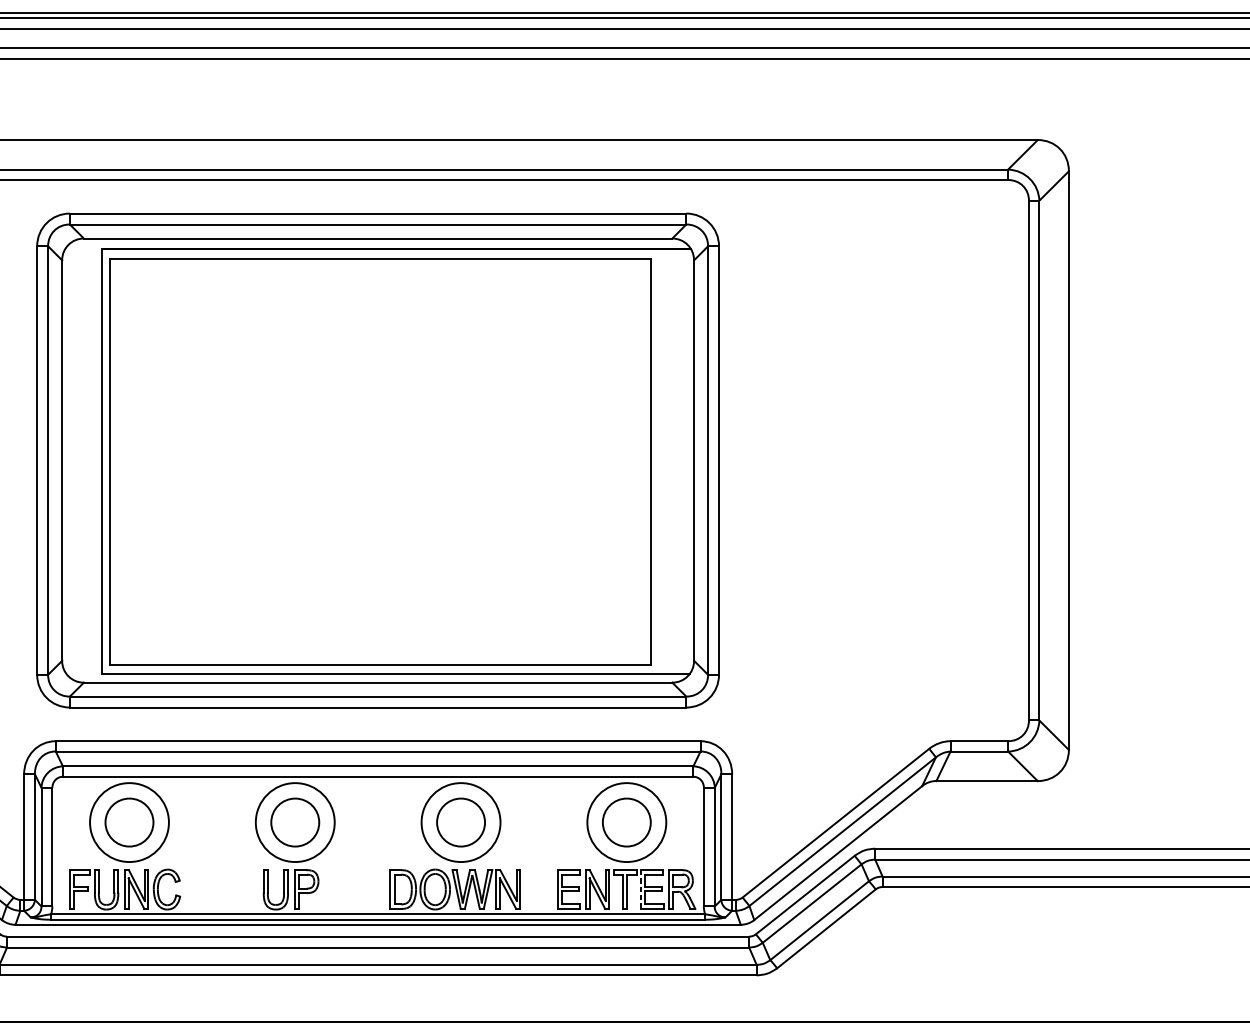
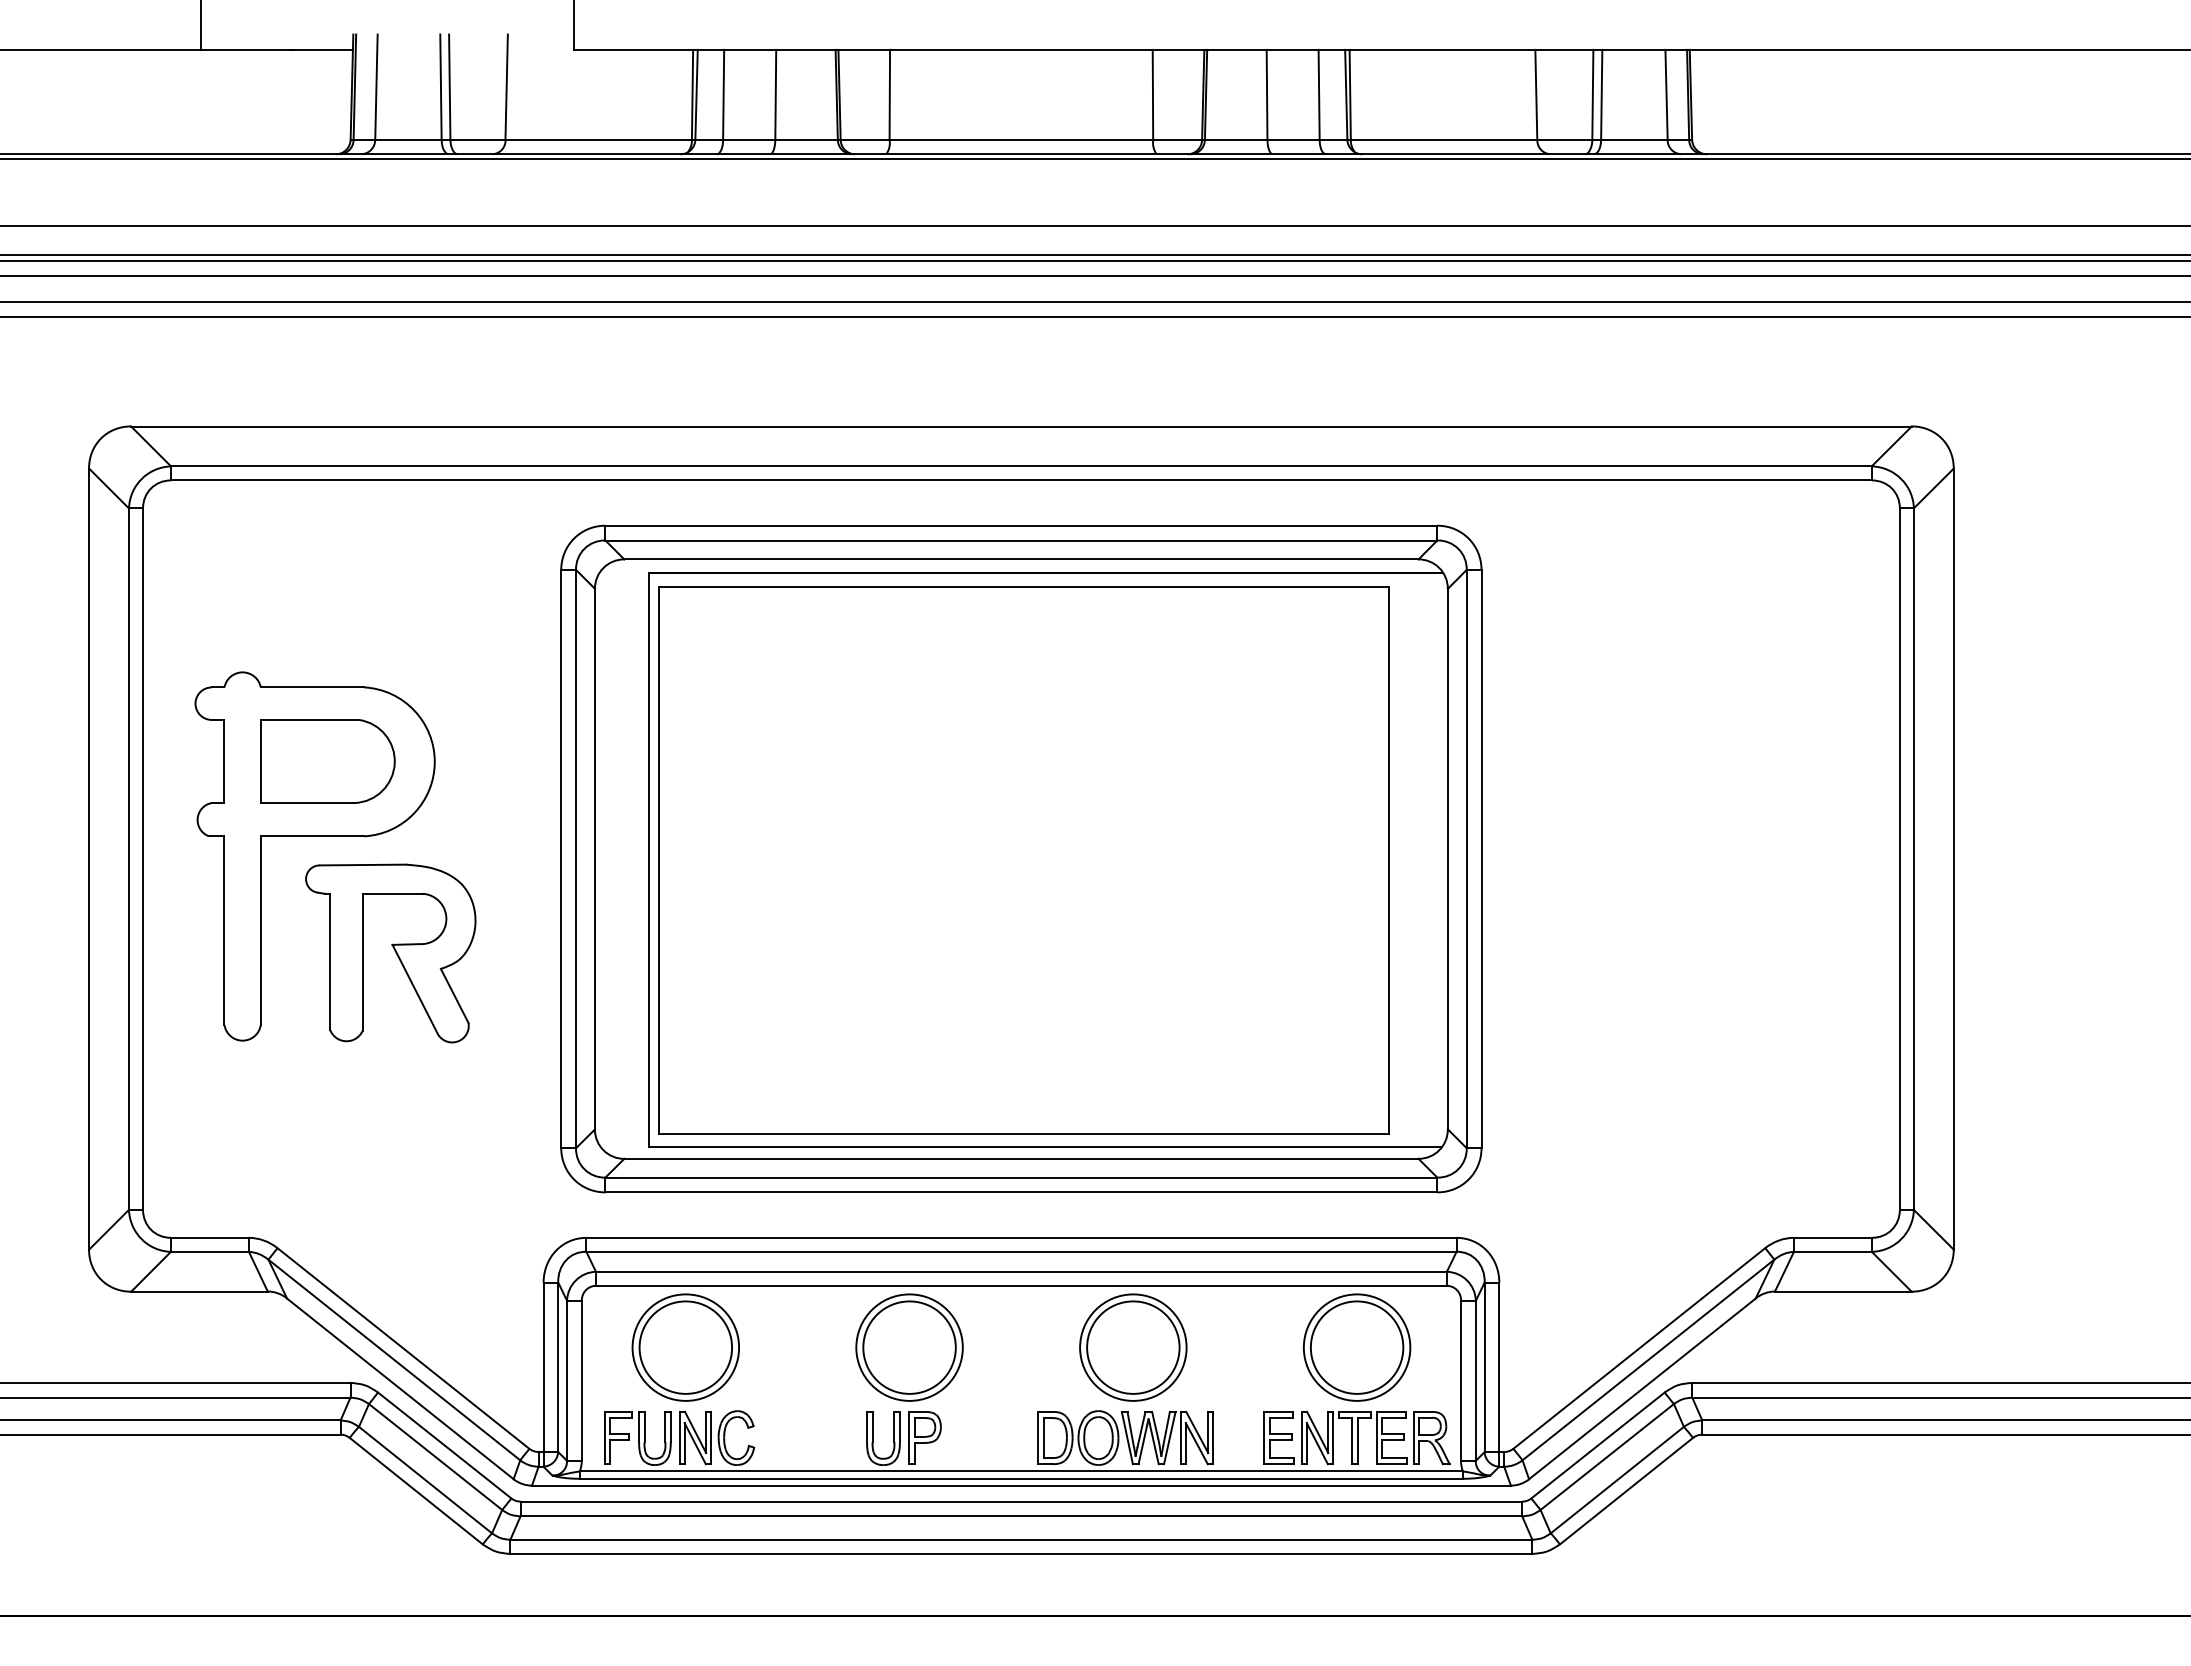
circle: (129, 822) -> (685, 1347), size x1.43
circle: (295, 822) -> (909, 1347), size x1.43
circle: (461, 822) -> (1133, 1347), size x1.43
circle: (626, 822) -> (1356, 1347), size x1.43
line: (641, 889) -> (1376, 1438), dashed -> solid

